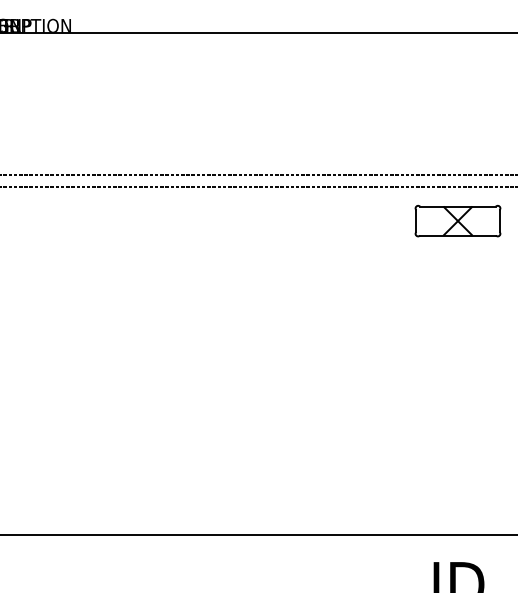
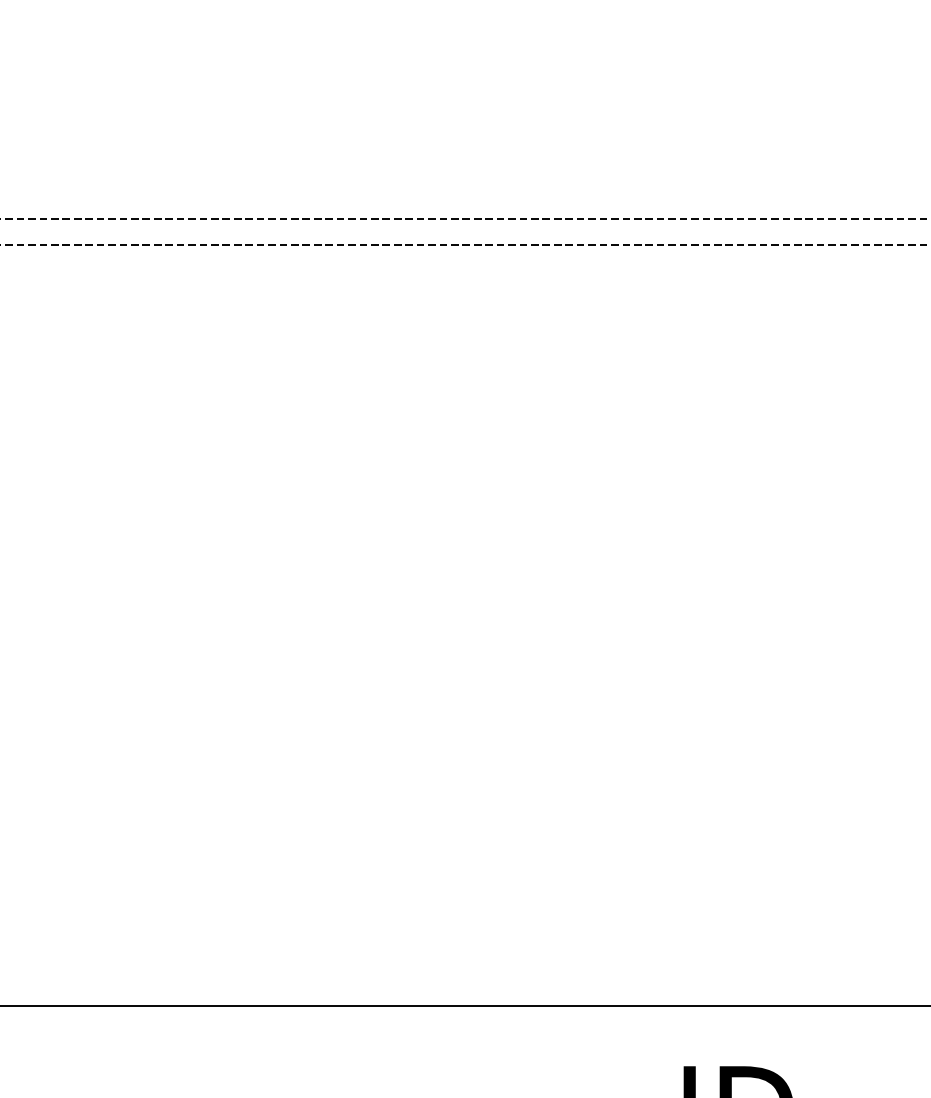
part: (457, 220) -> (735, 319), removed

